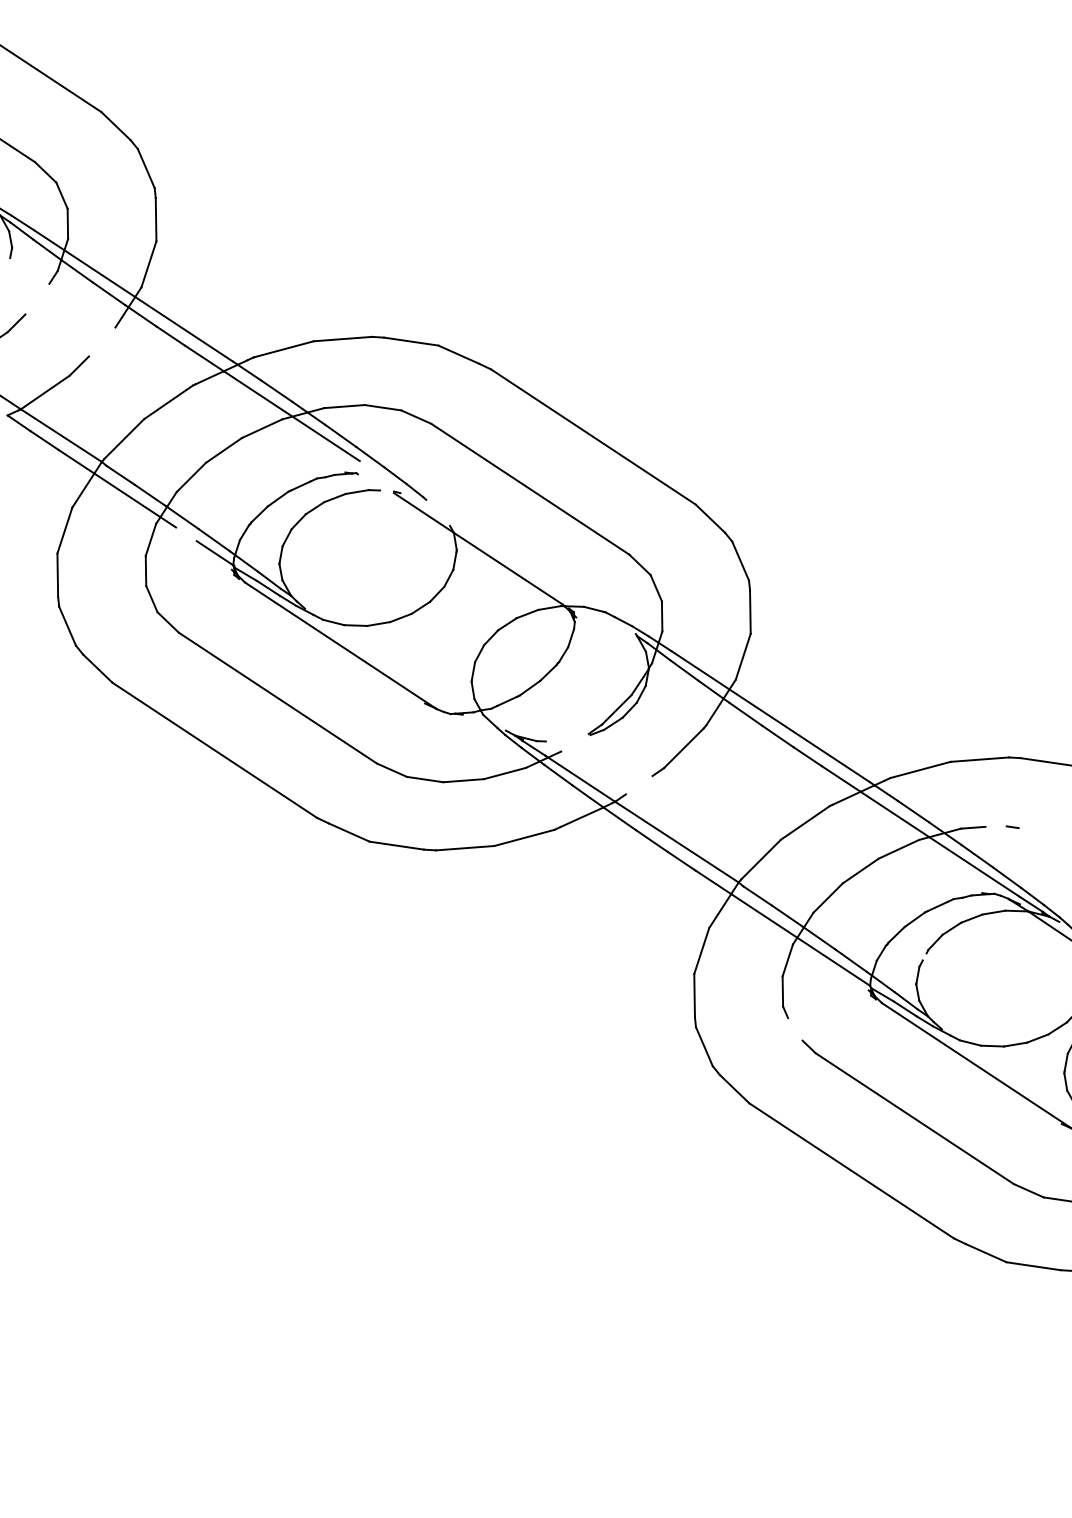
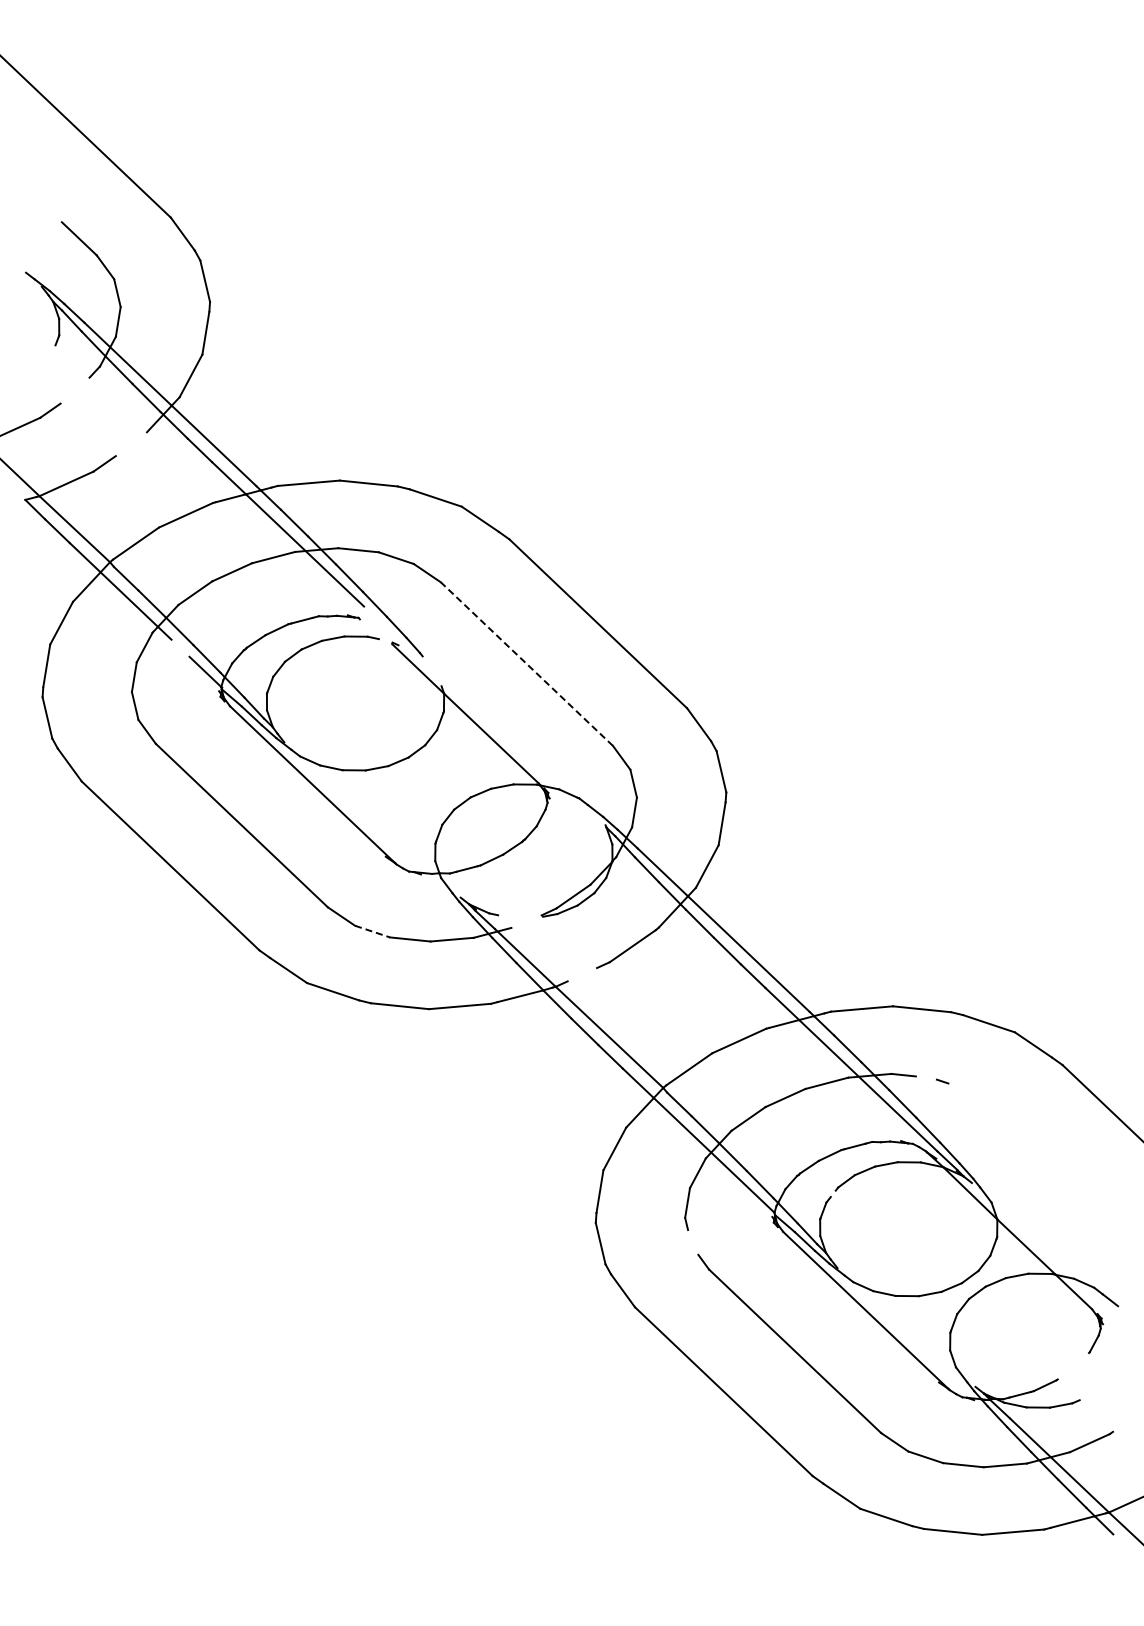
line: (529, 489) -> (526, 664), solid -> dashed
line: (426, 779) -> (373, 931), solid -> dashed

